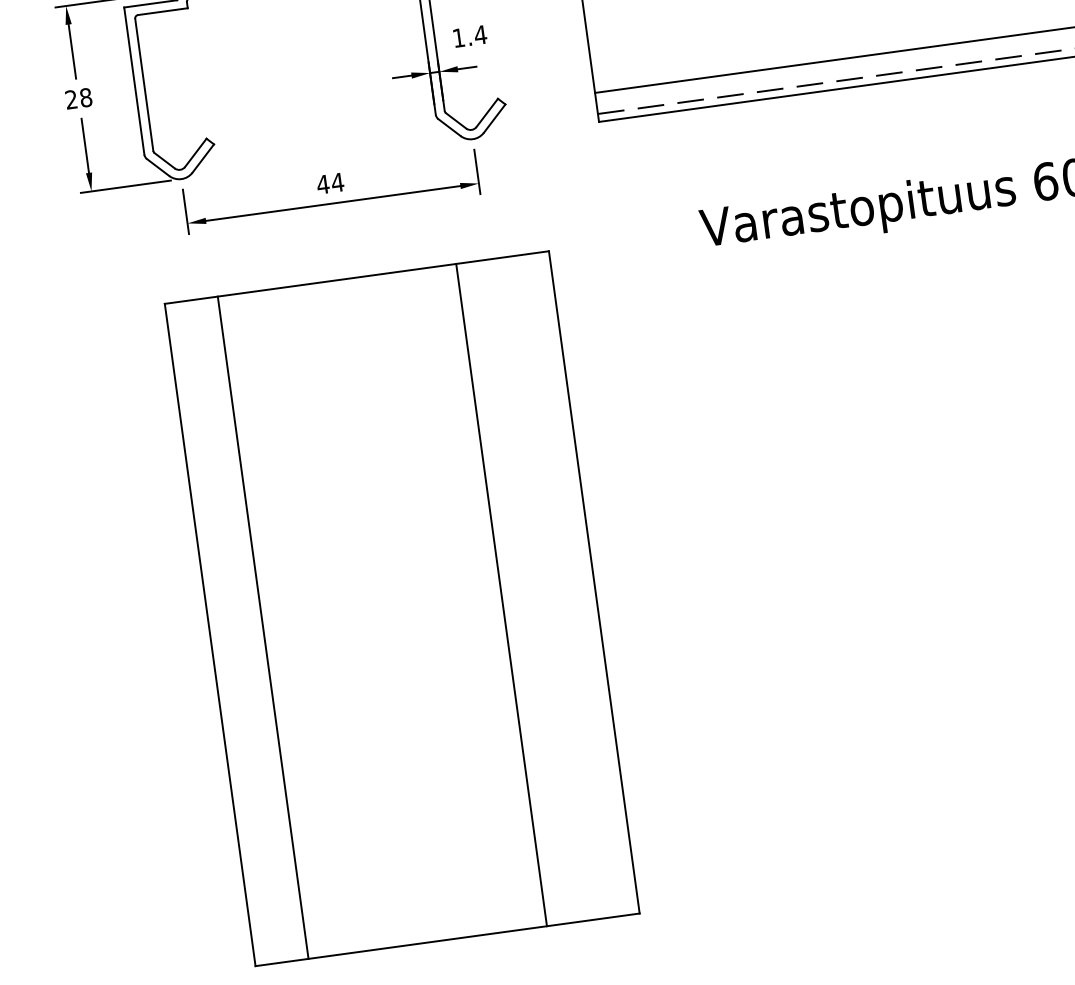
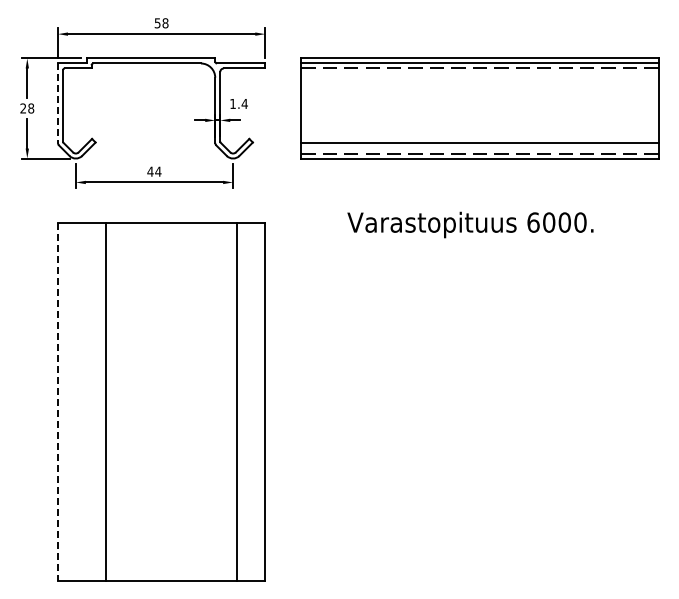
line: (133, 81) -> (57, 103), solid -> dashed
line: (501, 593) -> (237, 401), moved
line: (262, 626) -> (105, 401), moved
line: (209, 635) -> (57, 402), solid -> dashed

